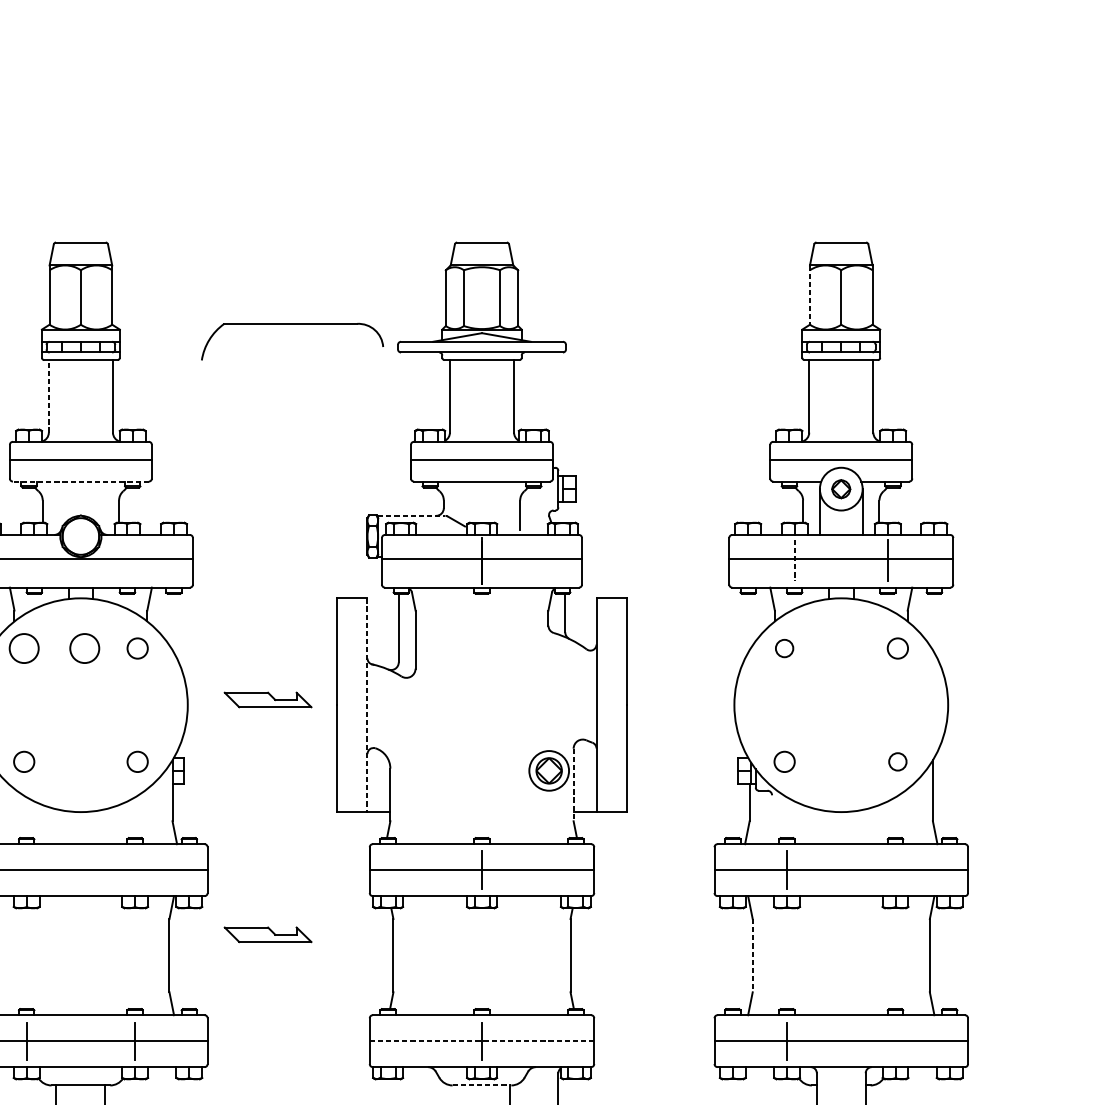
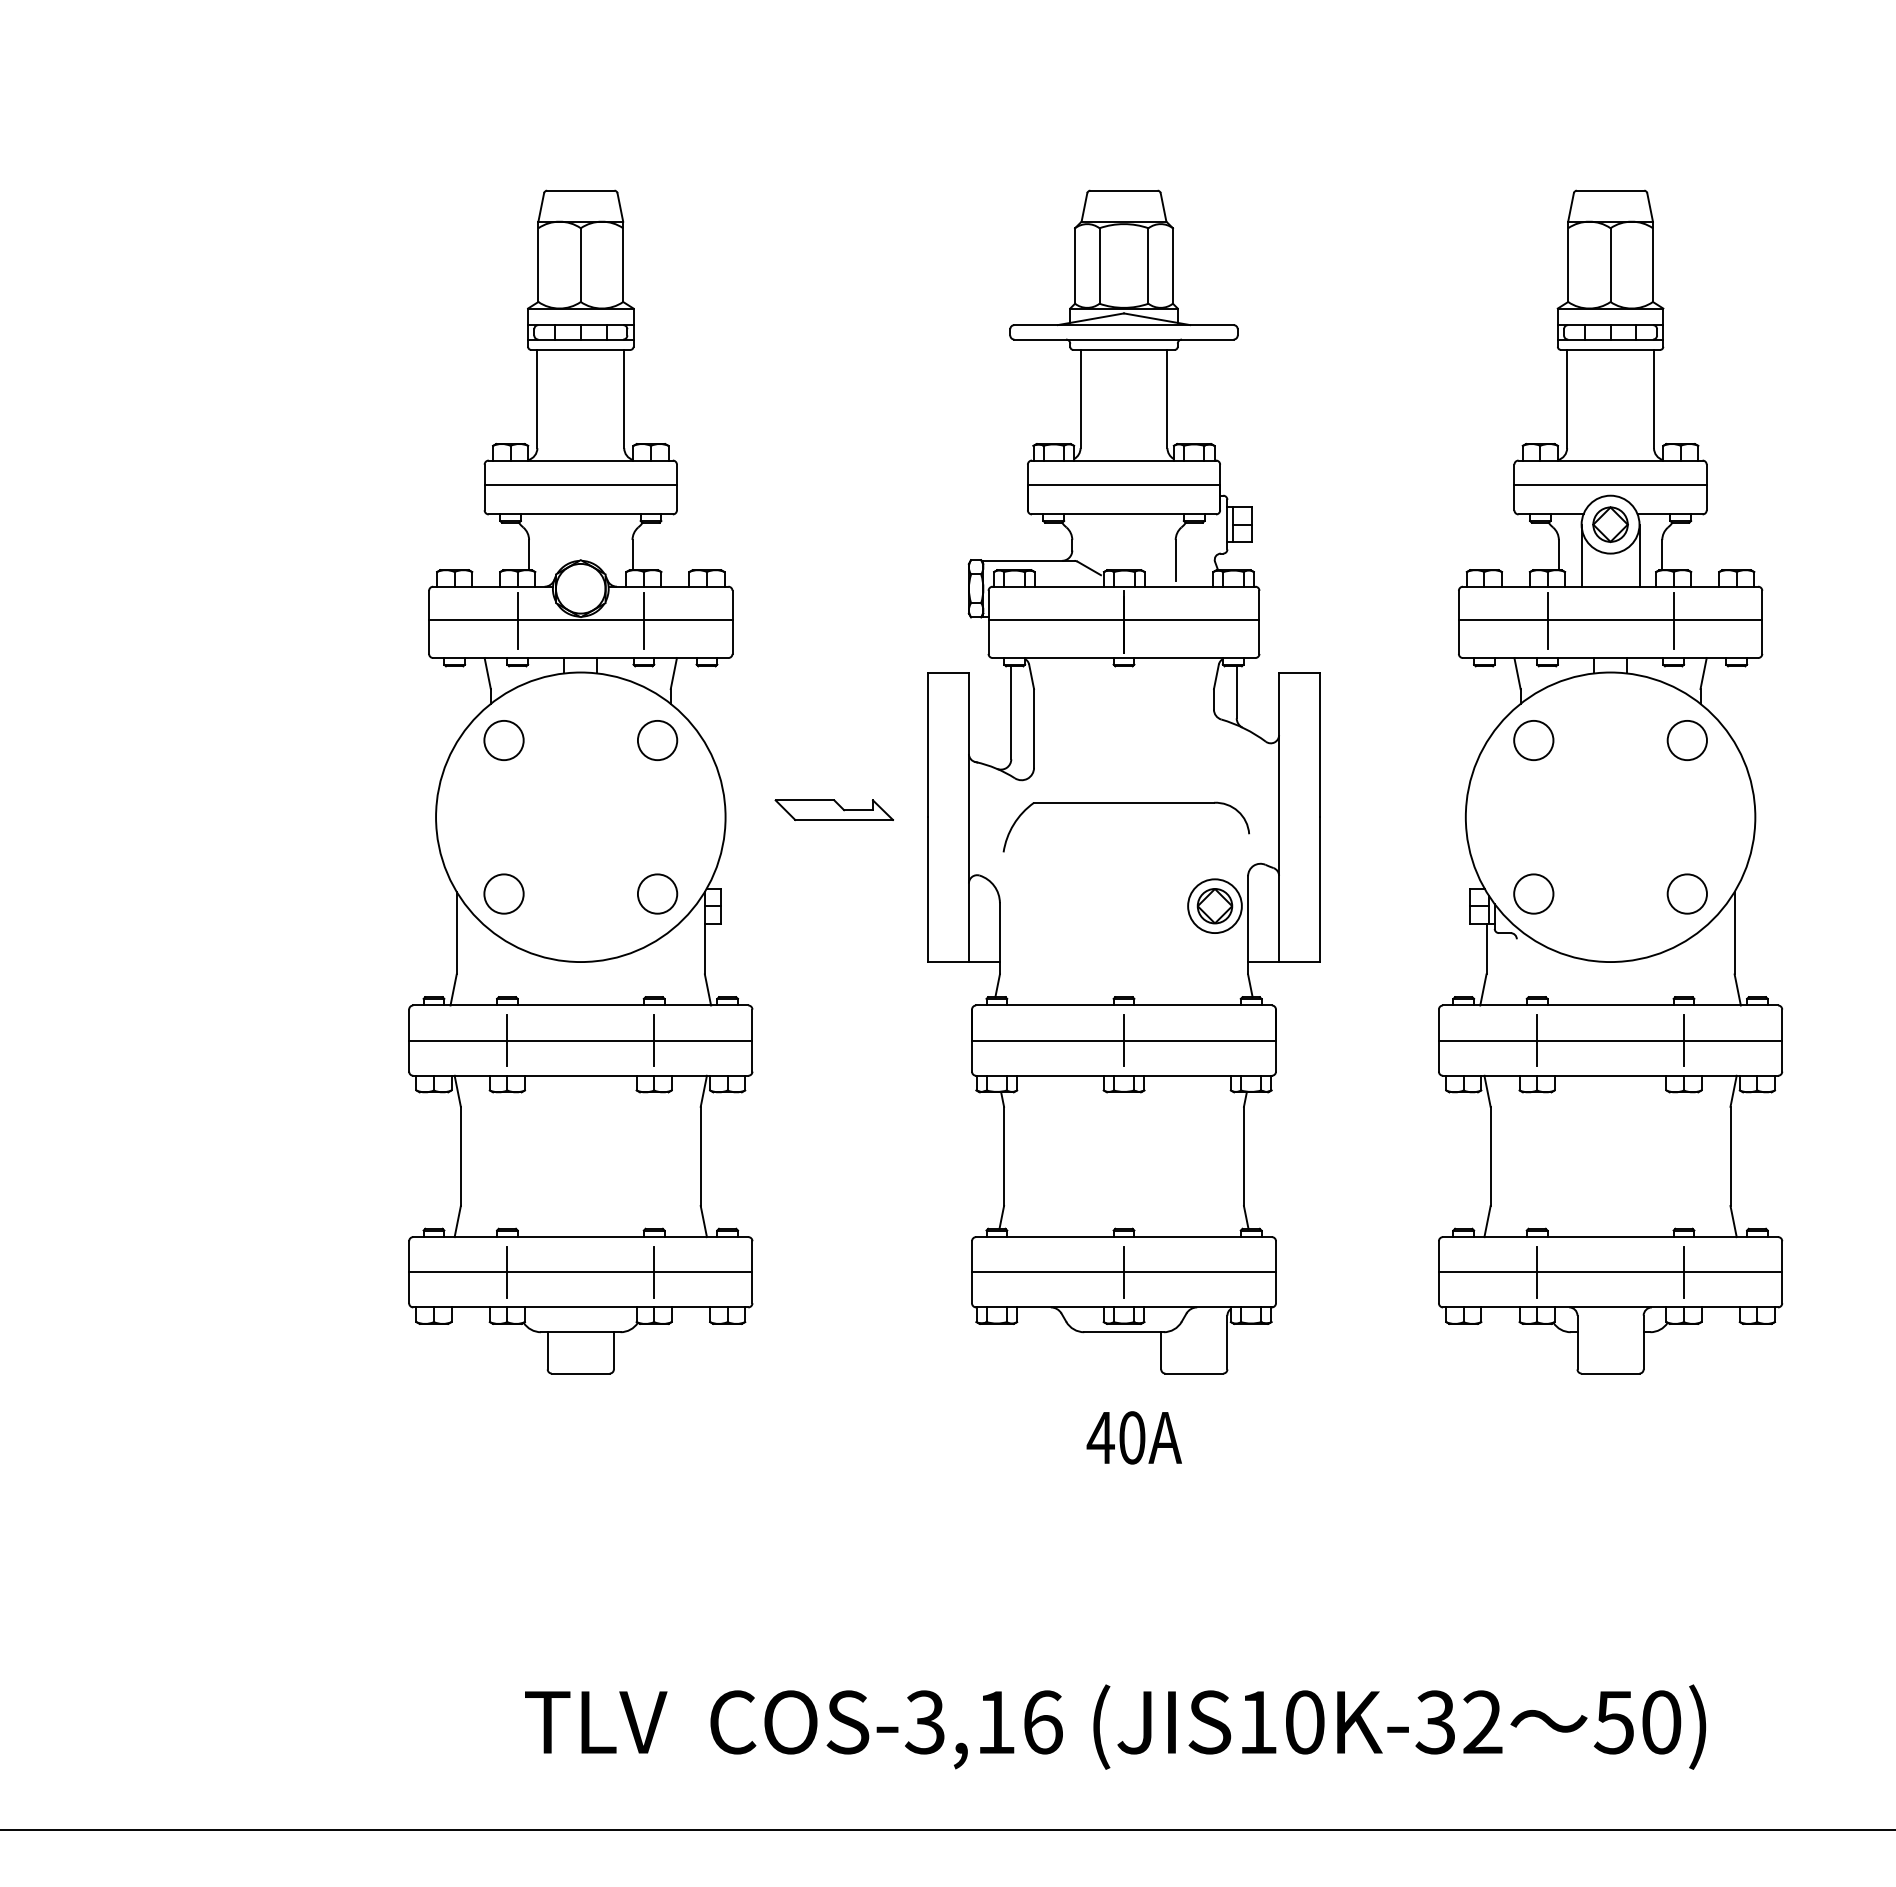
line: (810, 295) -> (1568, 262), dashed -> solid
part: (291, 324) -> (1125, 803), moved
line: (48, 395) -> (537, 398), dashed -> solid
line: (80, 481) -> (580, 514), dashed -> solid
part: (841, 489) -> (1610, 524), size x1.43
line: (411, 515) -> (1028, 560), dashed -> solid
line: (34, 560) -> (517, 621), added
line: (127, 560) -> (643, 621), added
line: (794, 560) -> (1547, 621), dashed -> solid
circle: (84, 648) -> (585, 740), removed
circle: (137, 648) -> (657, 740), size x1.43
circle: (784, 648) -> (1533, 740), size x1.67
circle: (897, 648) -> (1686, 740), size x1.43
line: (367, 705) -> (968, 817), dashed -> solid
circle: (23, 761) -> (503, 893), size x1.43
circle: (137, 761) -> (657, 893), size x1.43
circle: (784, 761) -> (1533, 893), size x1.43
circle: (897, 761) -> (1686, 893), size x1.67
line: (573, 785) -> (1248, 925), dashed -> solid
line: (26, 870) -> (507, 1040), added
line: (135, 870) -> (654, 1040), added
line: (895, 870) -> (1683, 1040), added
part: (267, 934) -> (833, 1127), removed
line: (752, 955) -> (1490, 1156), dashed -> solid
line: (895, 1040) -> (1683, 1271), added
line: (482, 1041) -> (1124, 1272), dashed -> solid
line: (482, 1085) -> (1124, 1332), dashed -> solid

